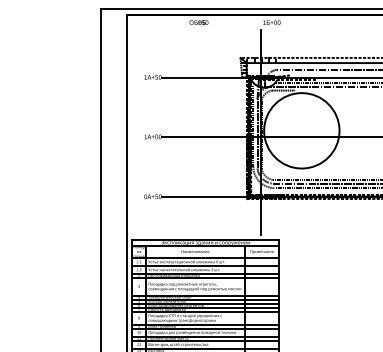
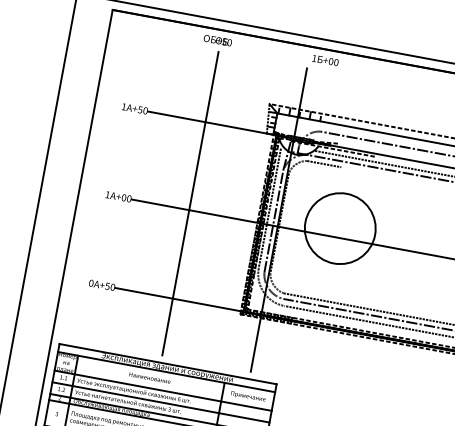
circle: (301, 130) -> (339, 228), size x0.62
line: (200, 132) -> (190, 203), added

